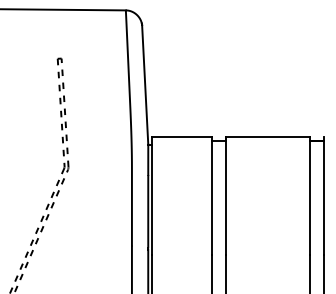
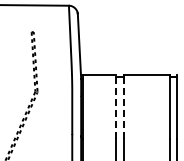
line: (212, 194) -> (116, 106), solid -> dashed
line: (225, 194) -> (123, 106), solid -> dashed

